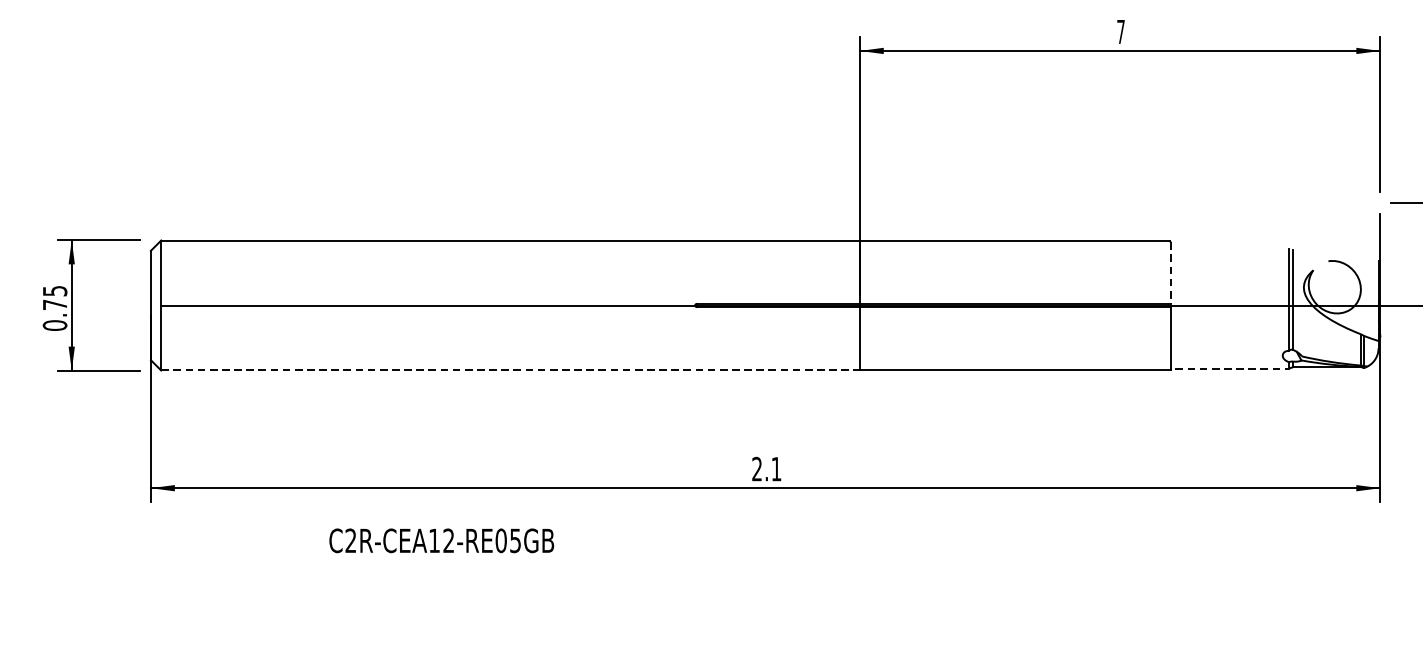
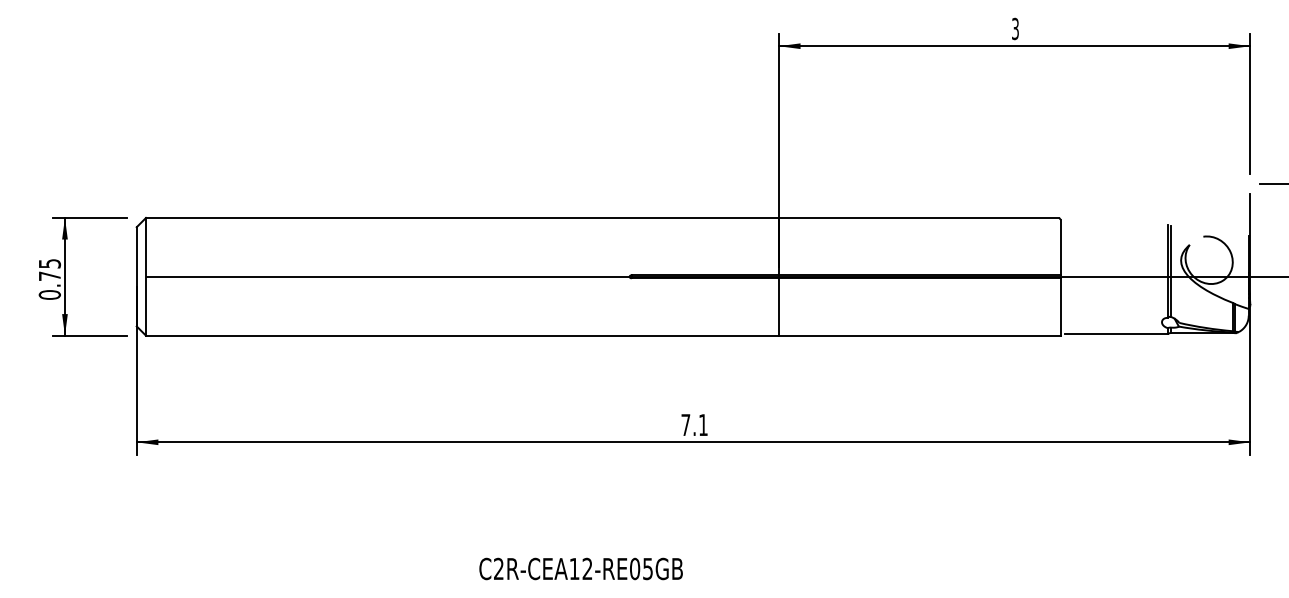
text: (1121, 31) -> (1015, 28), 7 -> 3
line: (1170, 273) -> (1060, 247), dashed -> solid
line: (1232, 369) -> (1116, 334), dashed -> solid
line: (510, 370) -> (462, 335), dashed -> solid
text: (756, 468) -> (685, 424), 2.1 -> 7.1
text: (441, 540) -> (580, 568), moved

